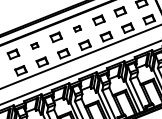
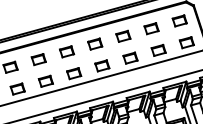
part: (77, 28) -> (95, 43), size x1.67
part: (34, 45) -> (38, 59), size x1.67

